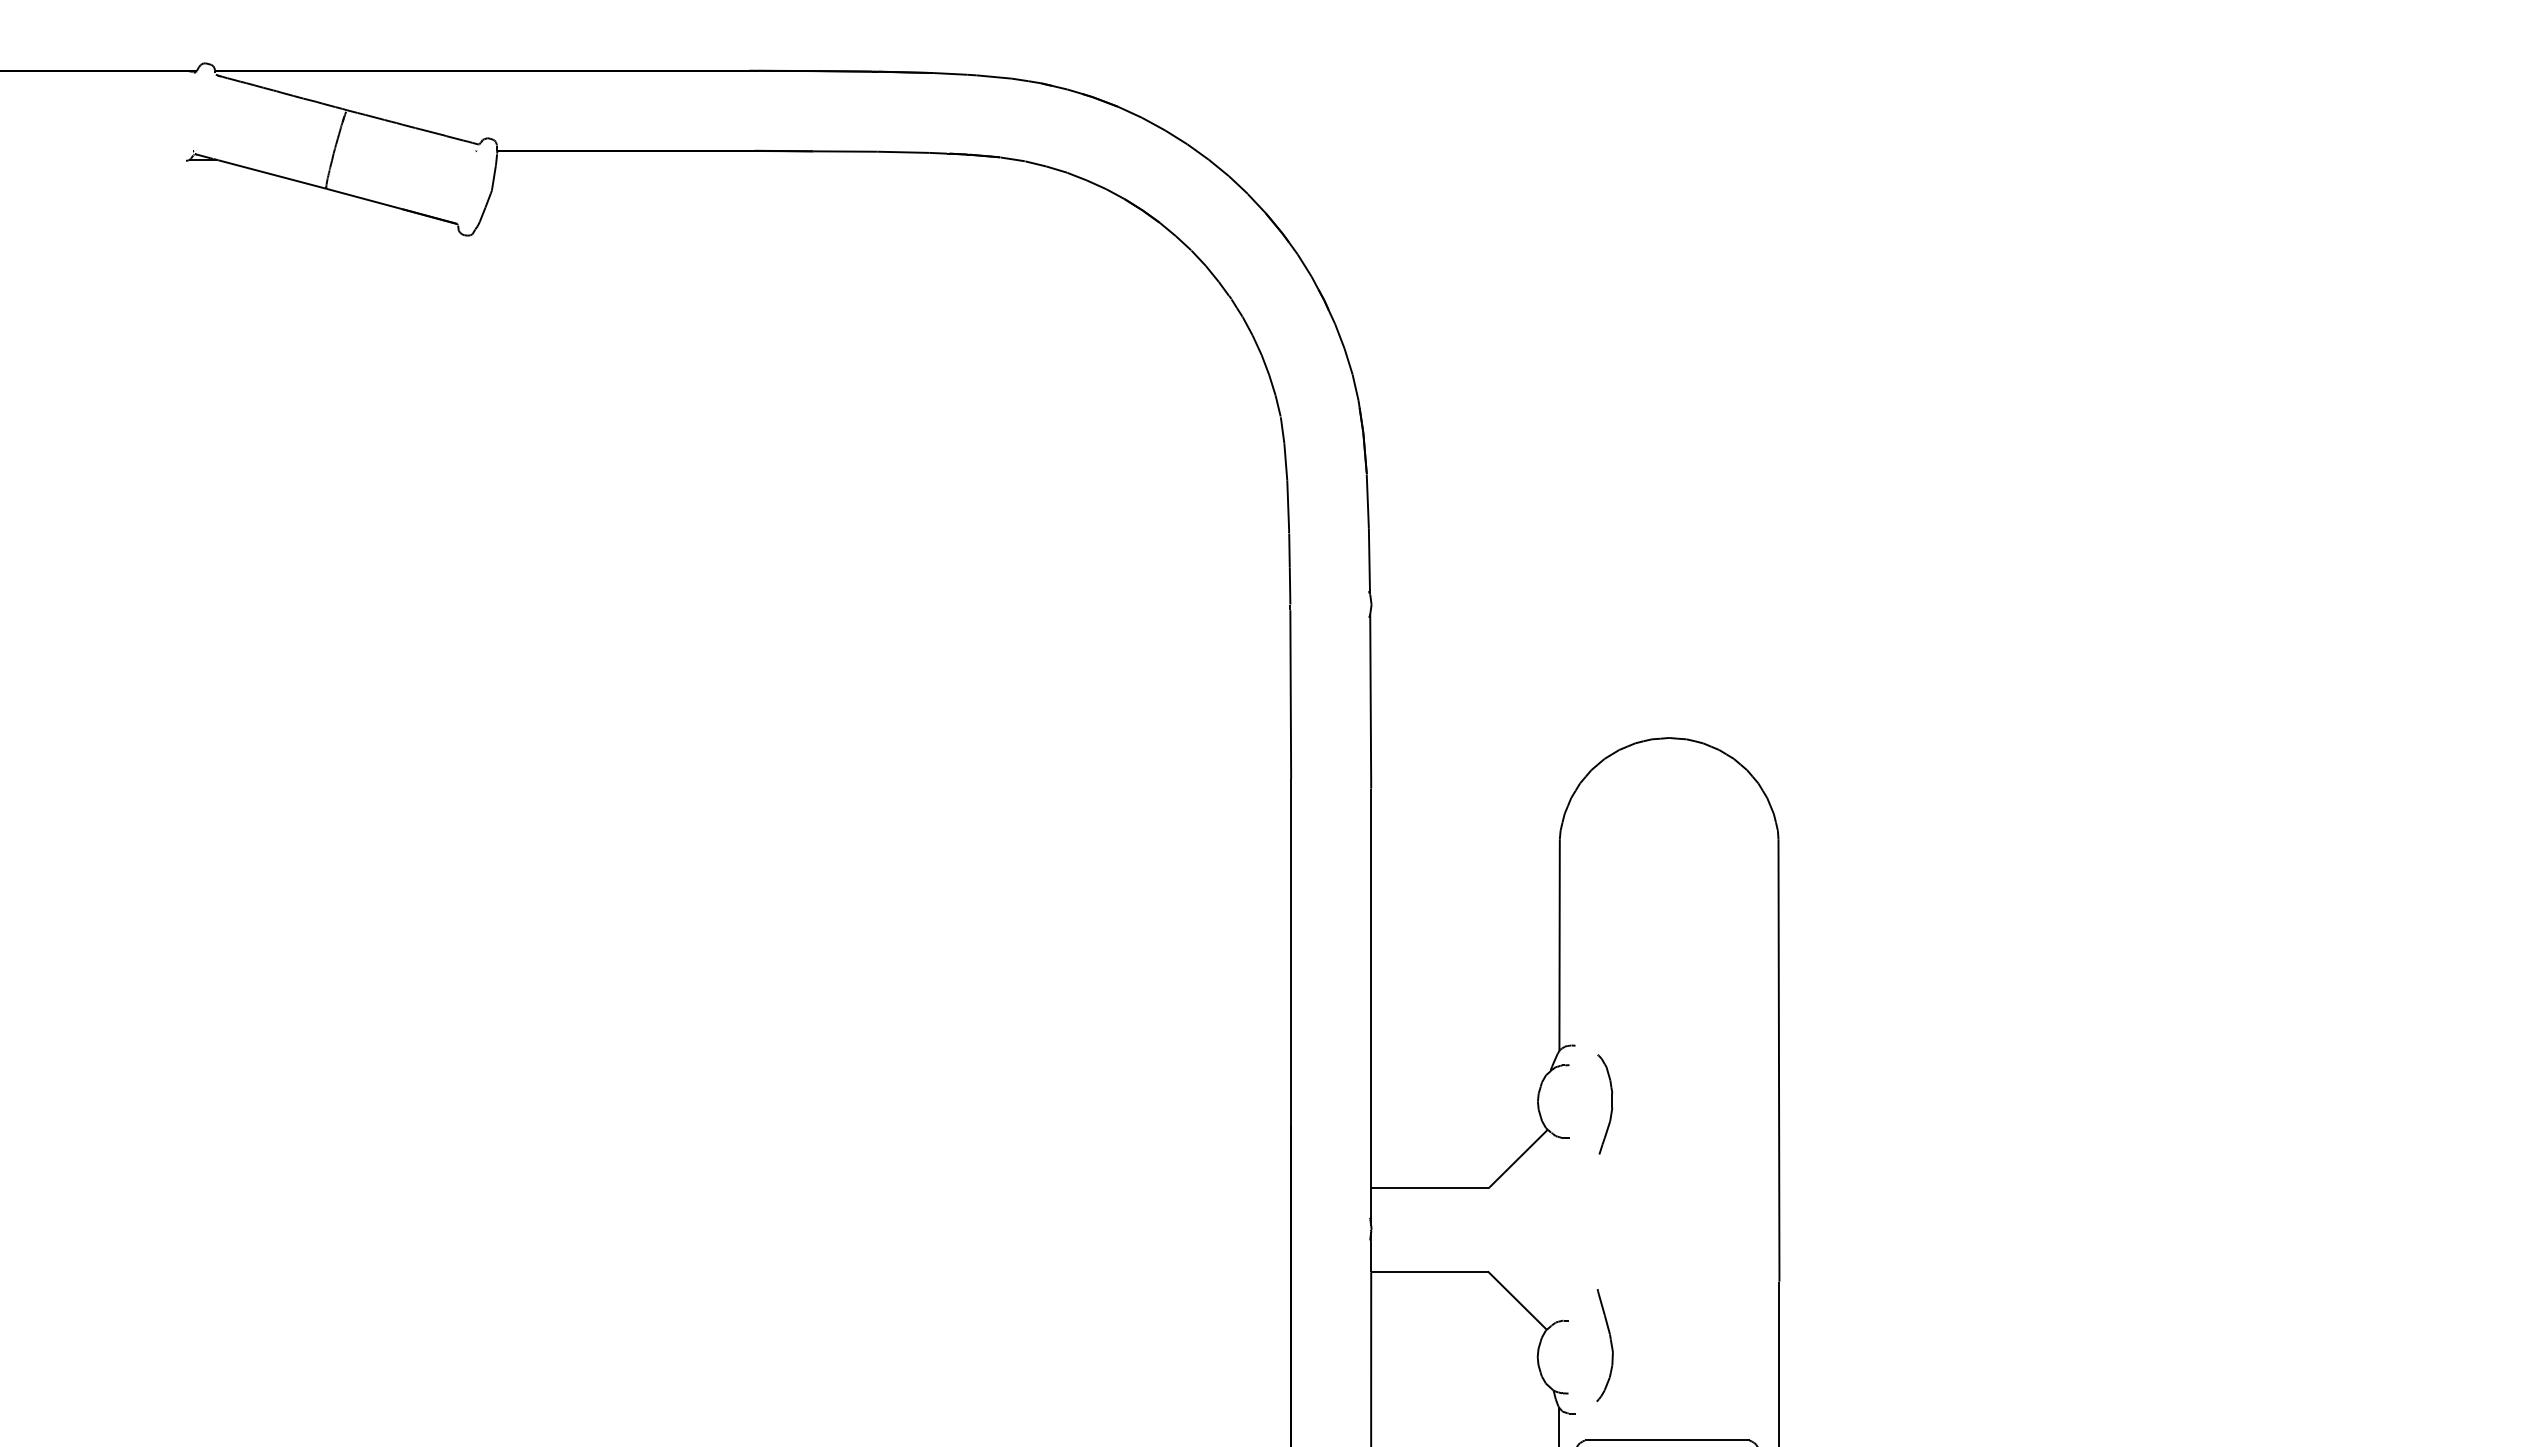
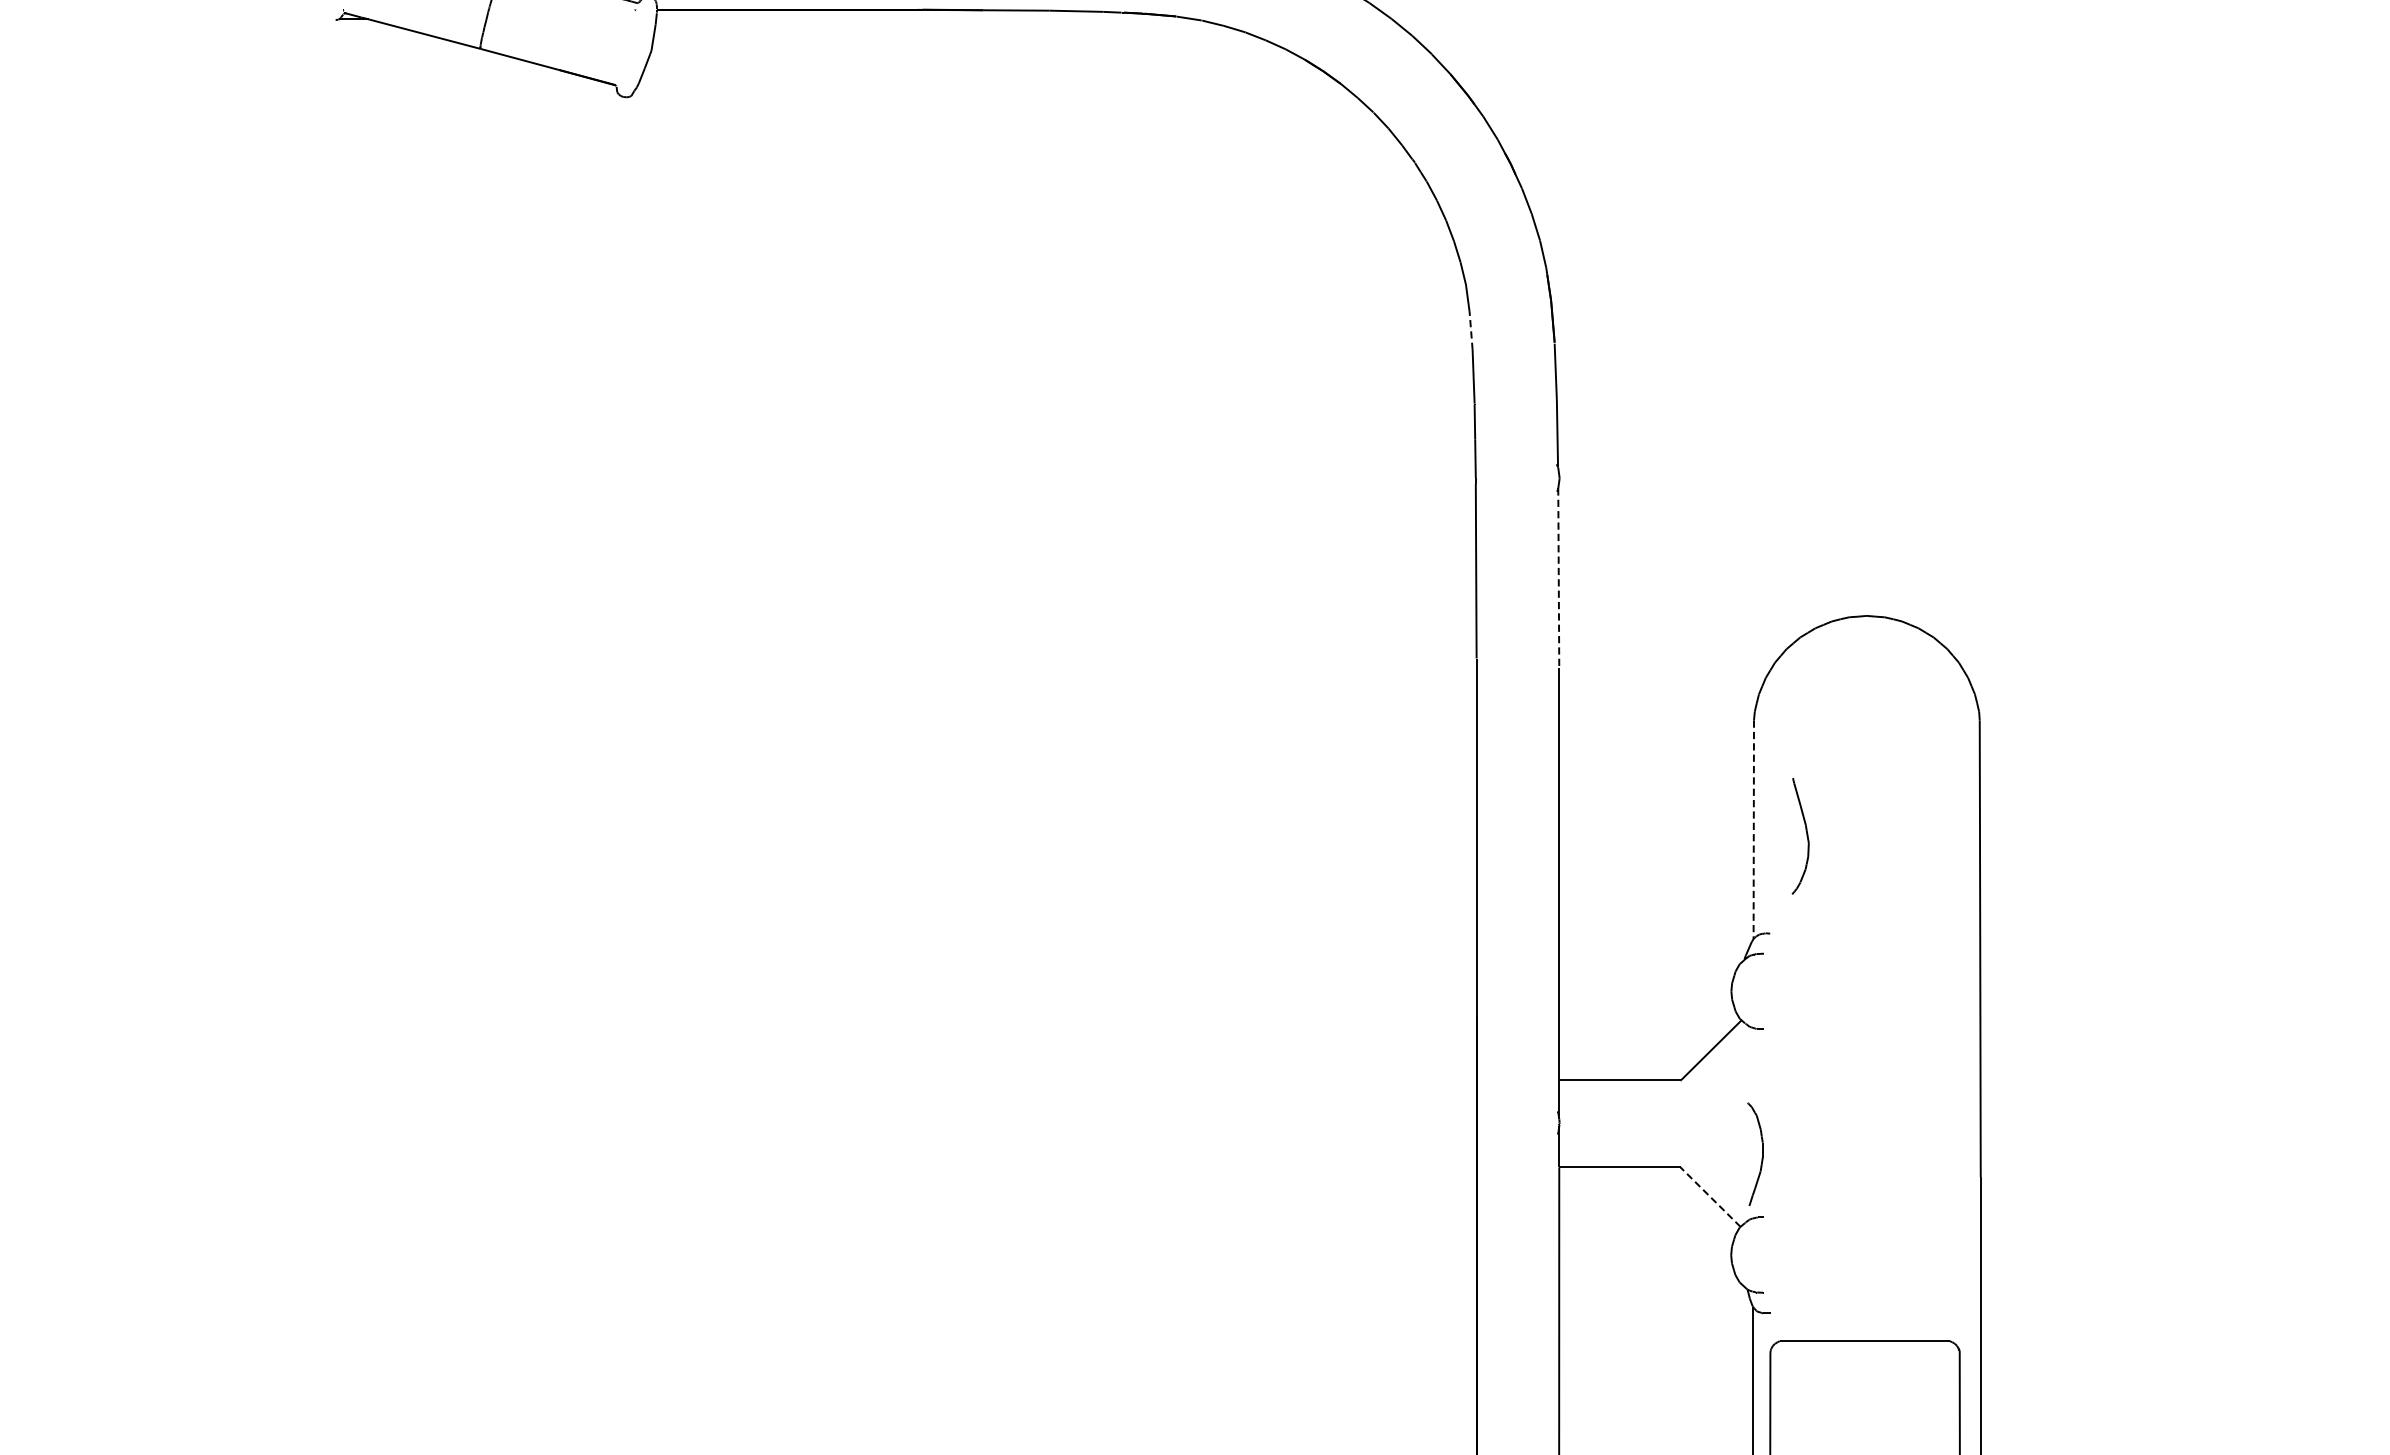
line: (1285, 461) -> (1470, 330), solid -> dashed
line: (1370, 702) -> (1558, 579), solid -> dashed
line: (1559, 945) -> (1753, 830), solid -> dashed
part: (1605, 1104) -> (1755, 1154), moved
line: (1517, 1300) -> (1710, 1196), solid -> dashed
part: (1604, 1345) -> (1800, 836), moved

